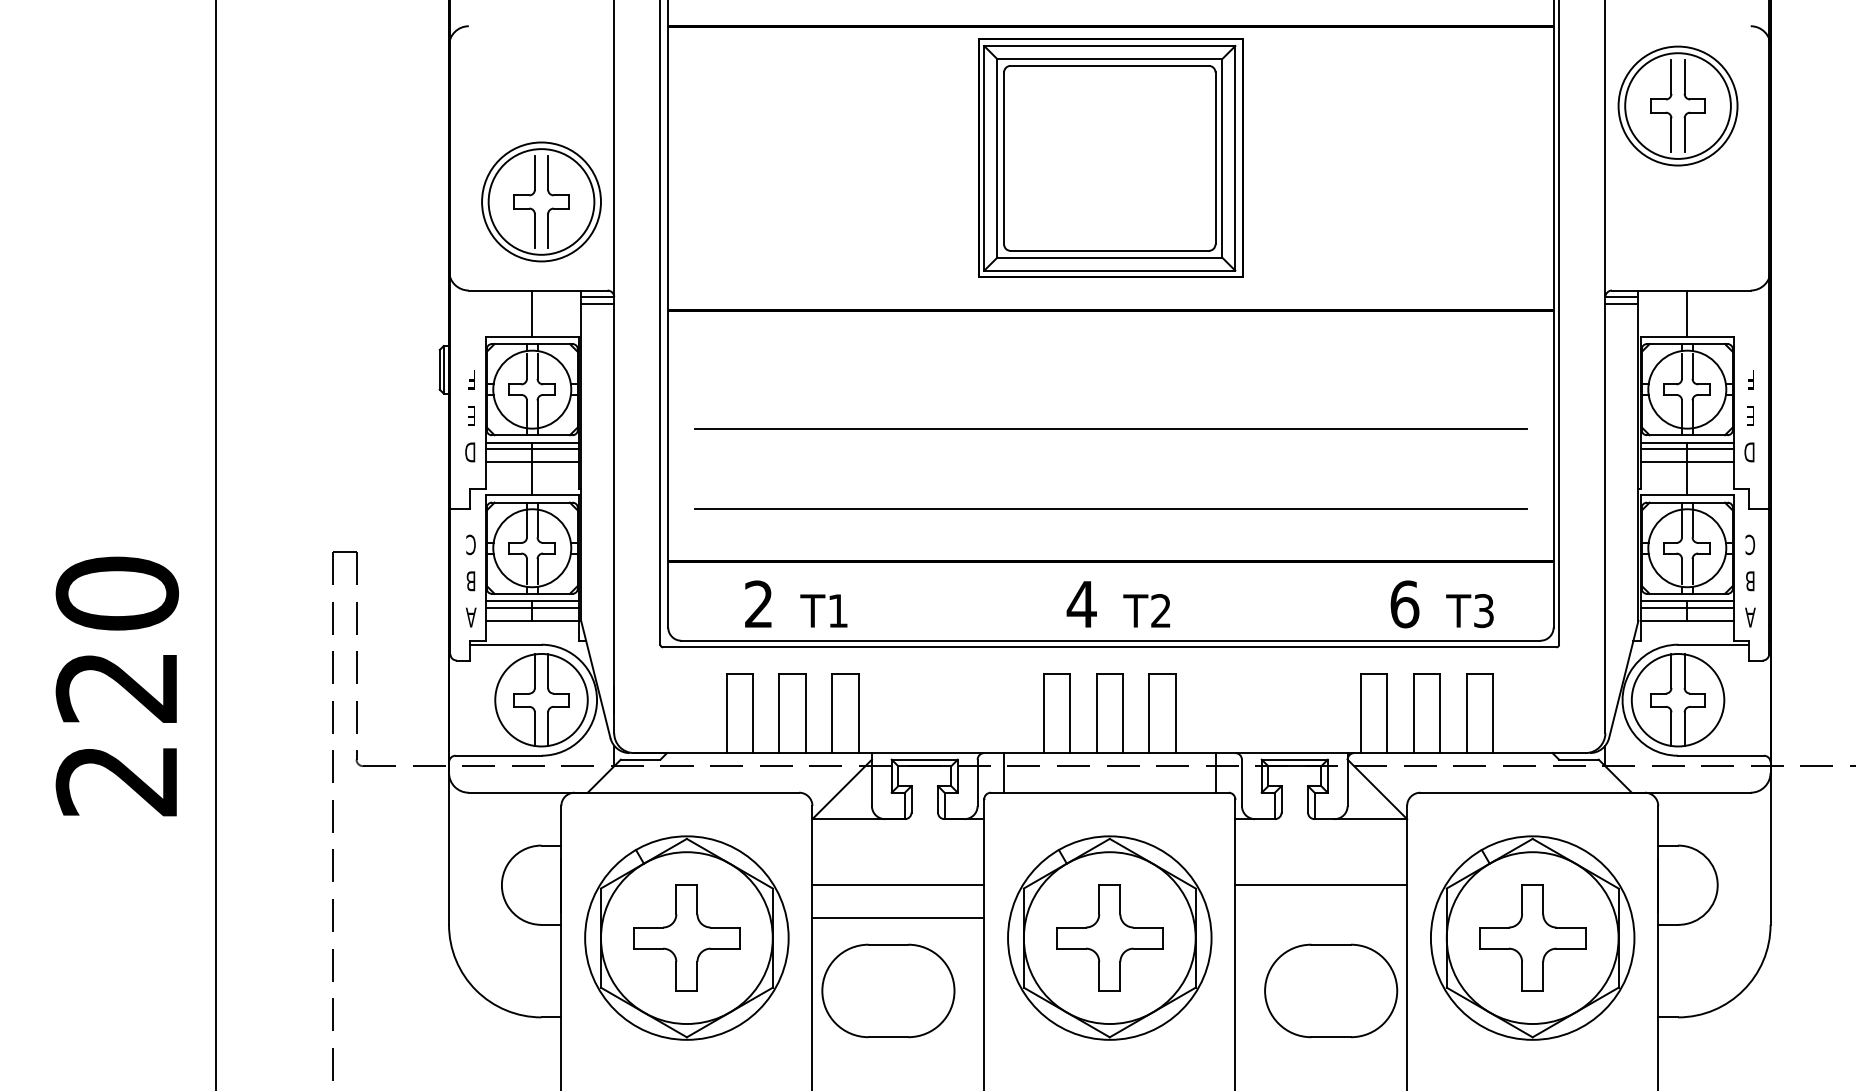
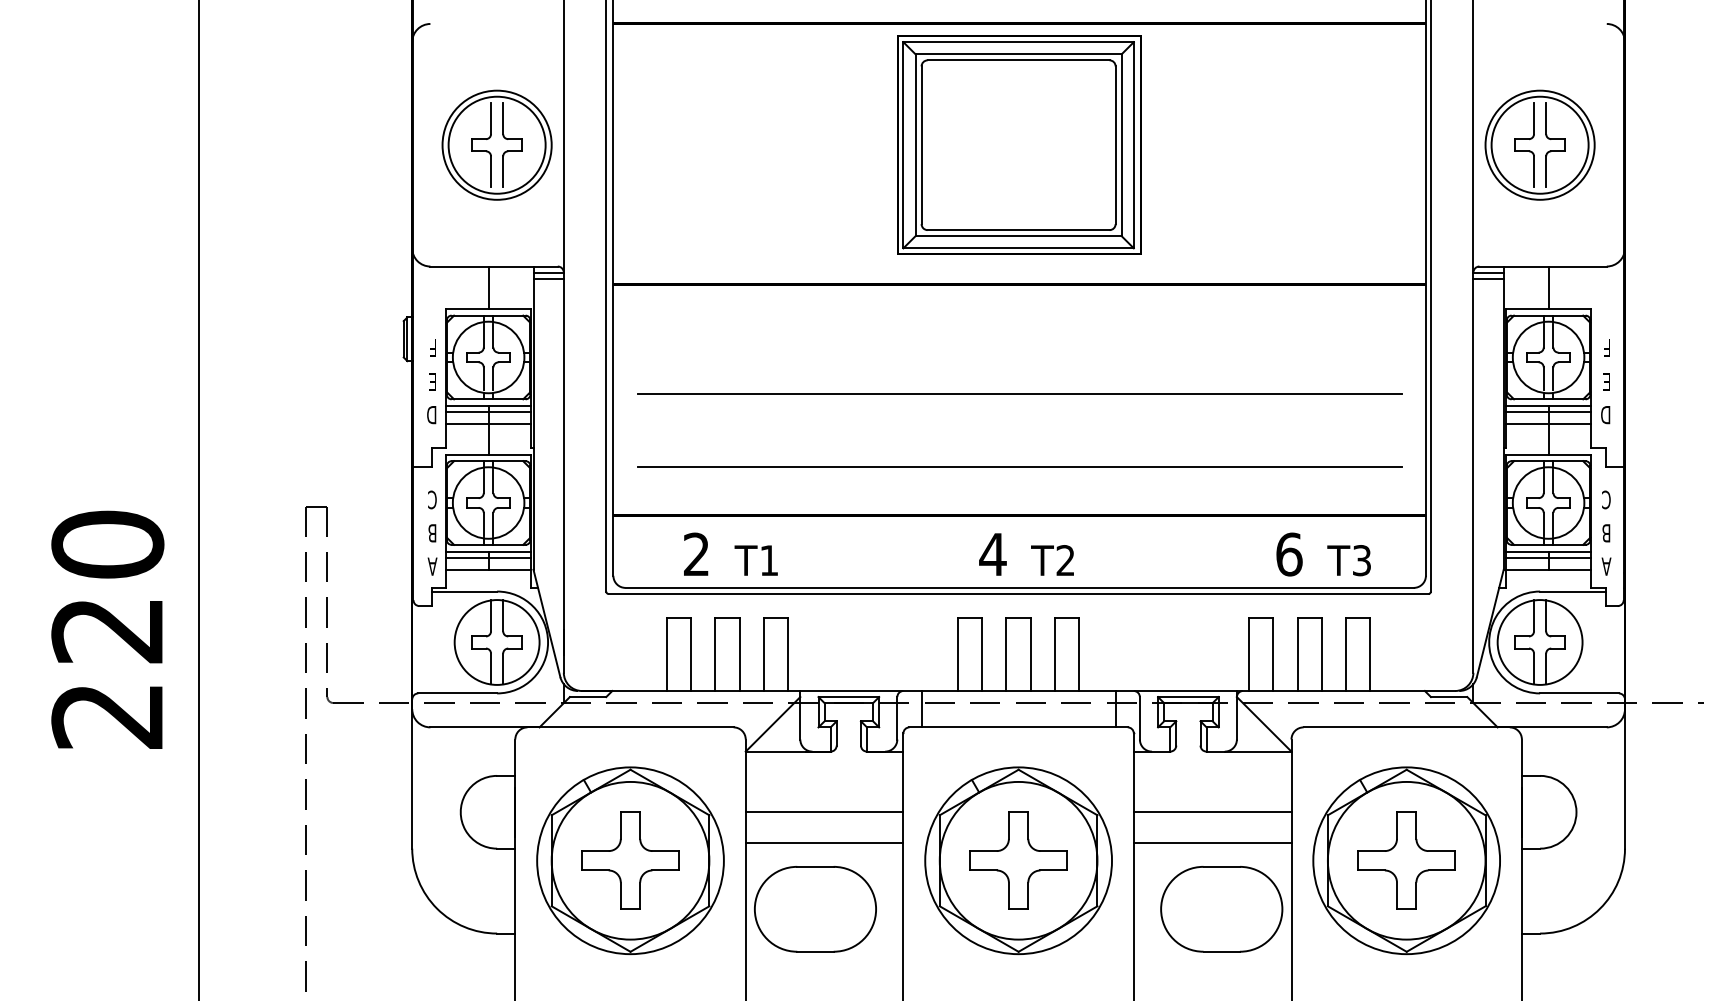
part: (1677, 105) -> (1539, 144), moved
part: (540, 201) -> (496, 144), moved
line: (1321, 918) -> (1212, 842), added

